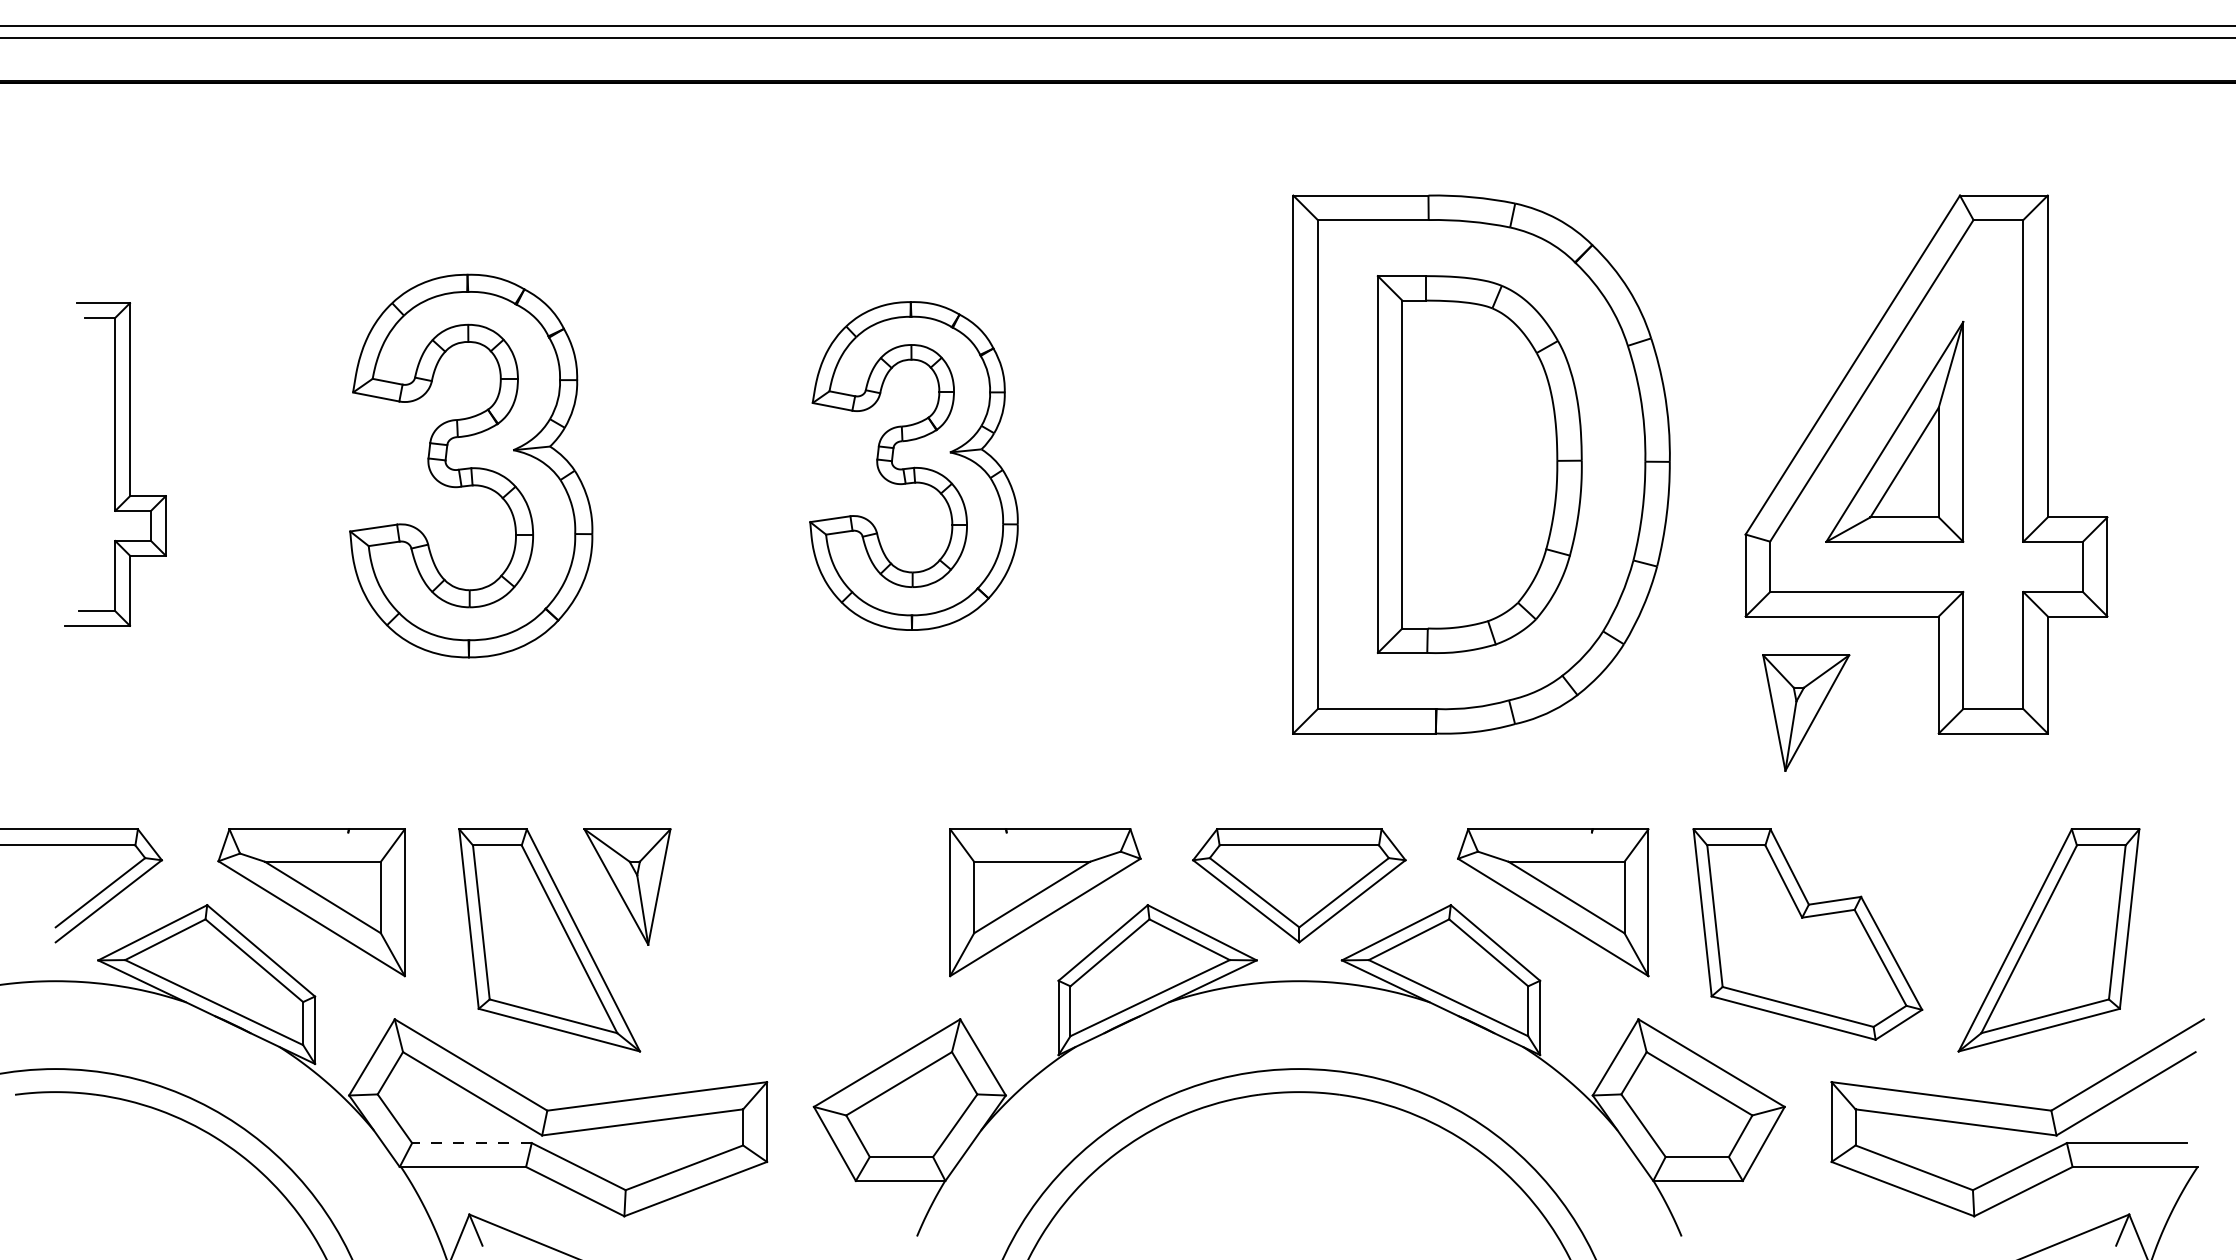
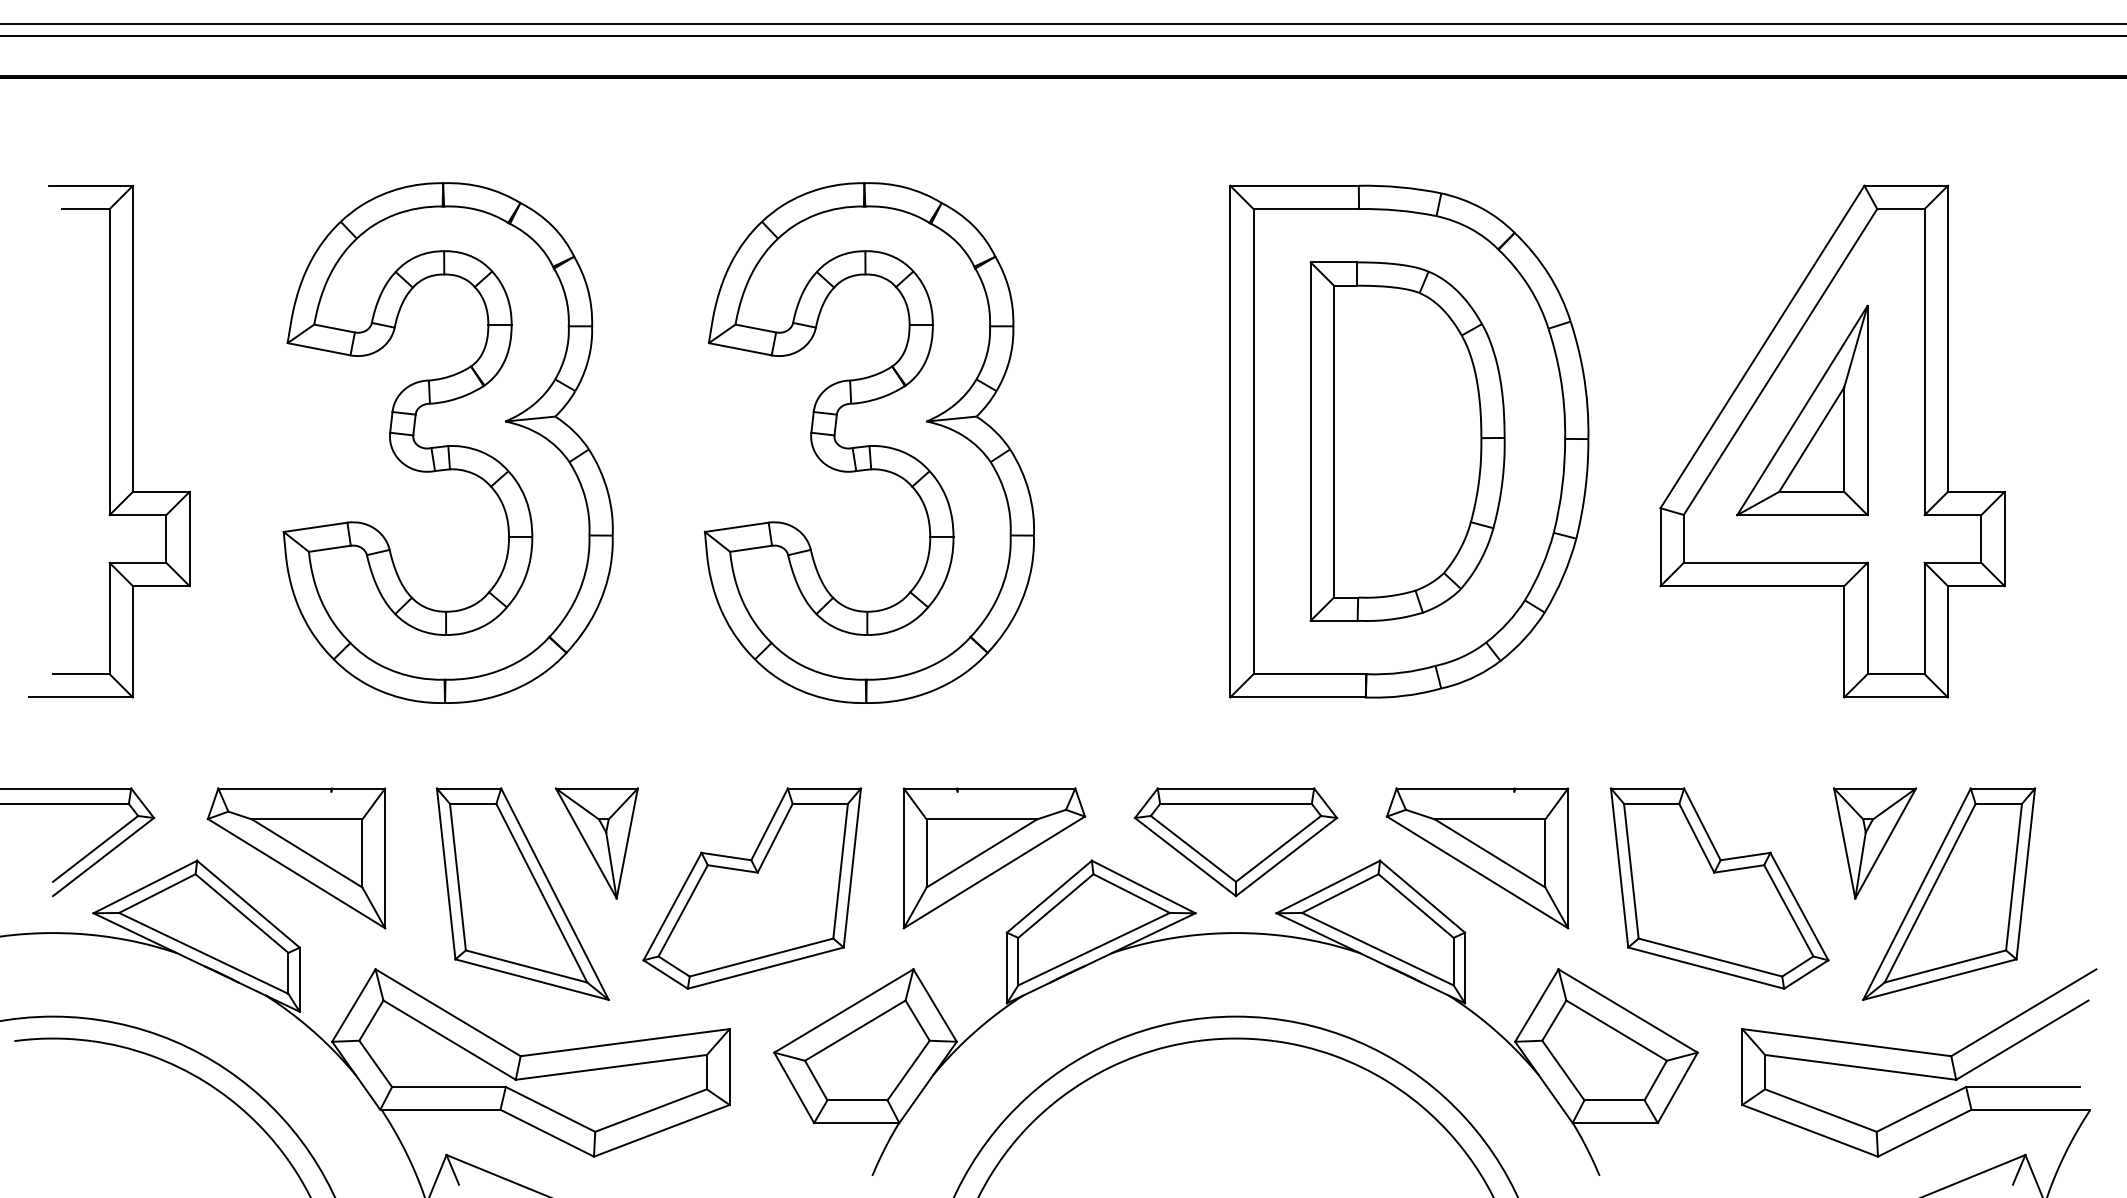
part: (115, 464) -> (109, 441), size x1.67
part: (471, 465) -> (448, 442), size x1.43
part: (913, 465) -> (868, 442), size x1.67
part: (1806, 712) -> (1875, 842), moved
part: (790, 934) -> (751, 888), added
line: (471, 1143) -> (448, 1087), dashed -> solid

